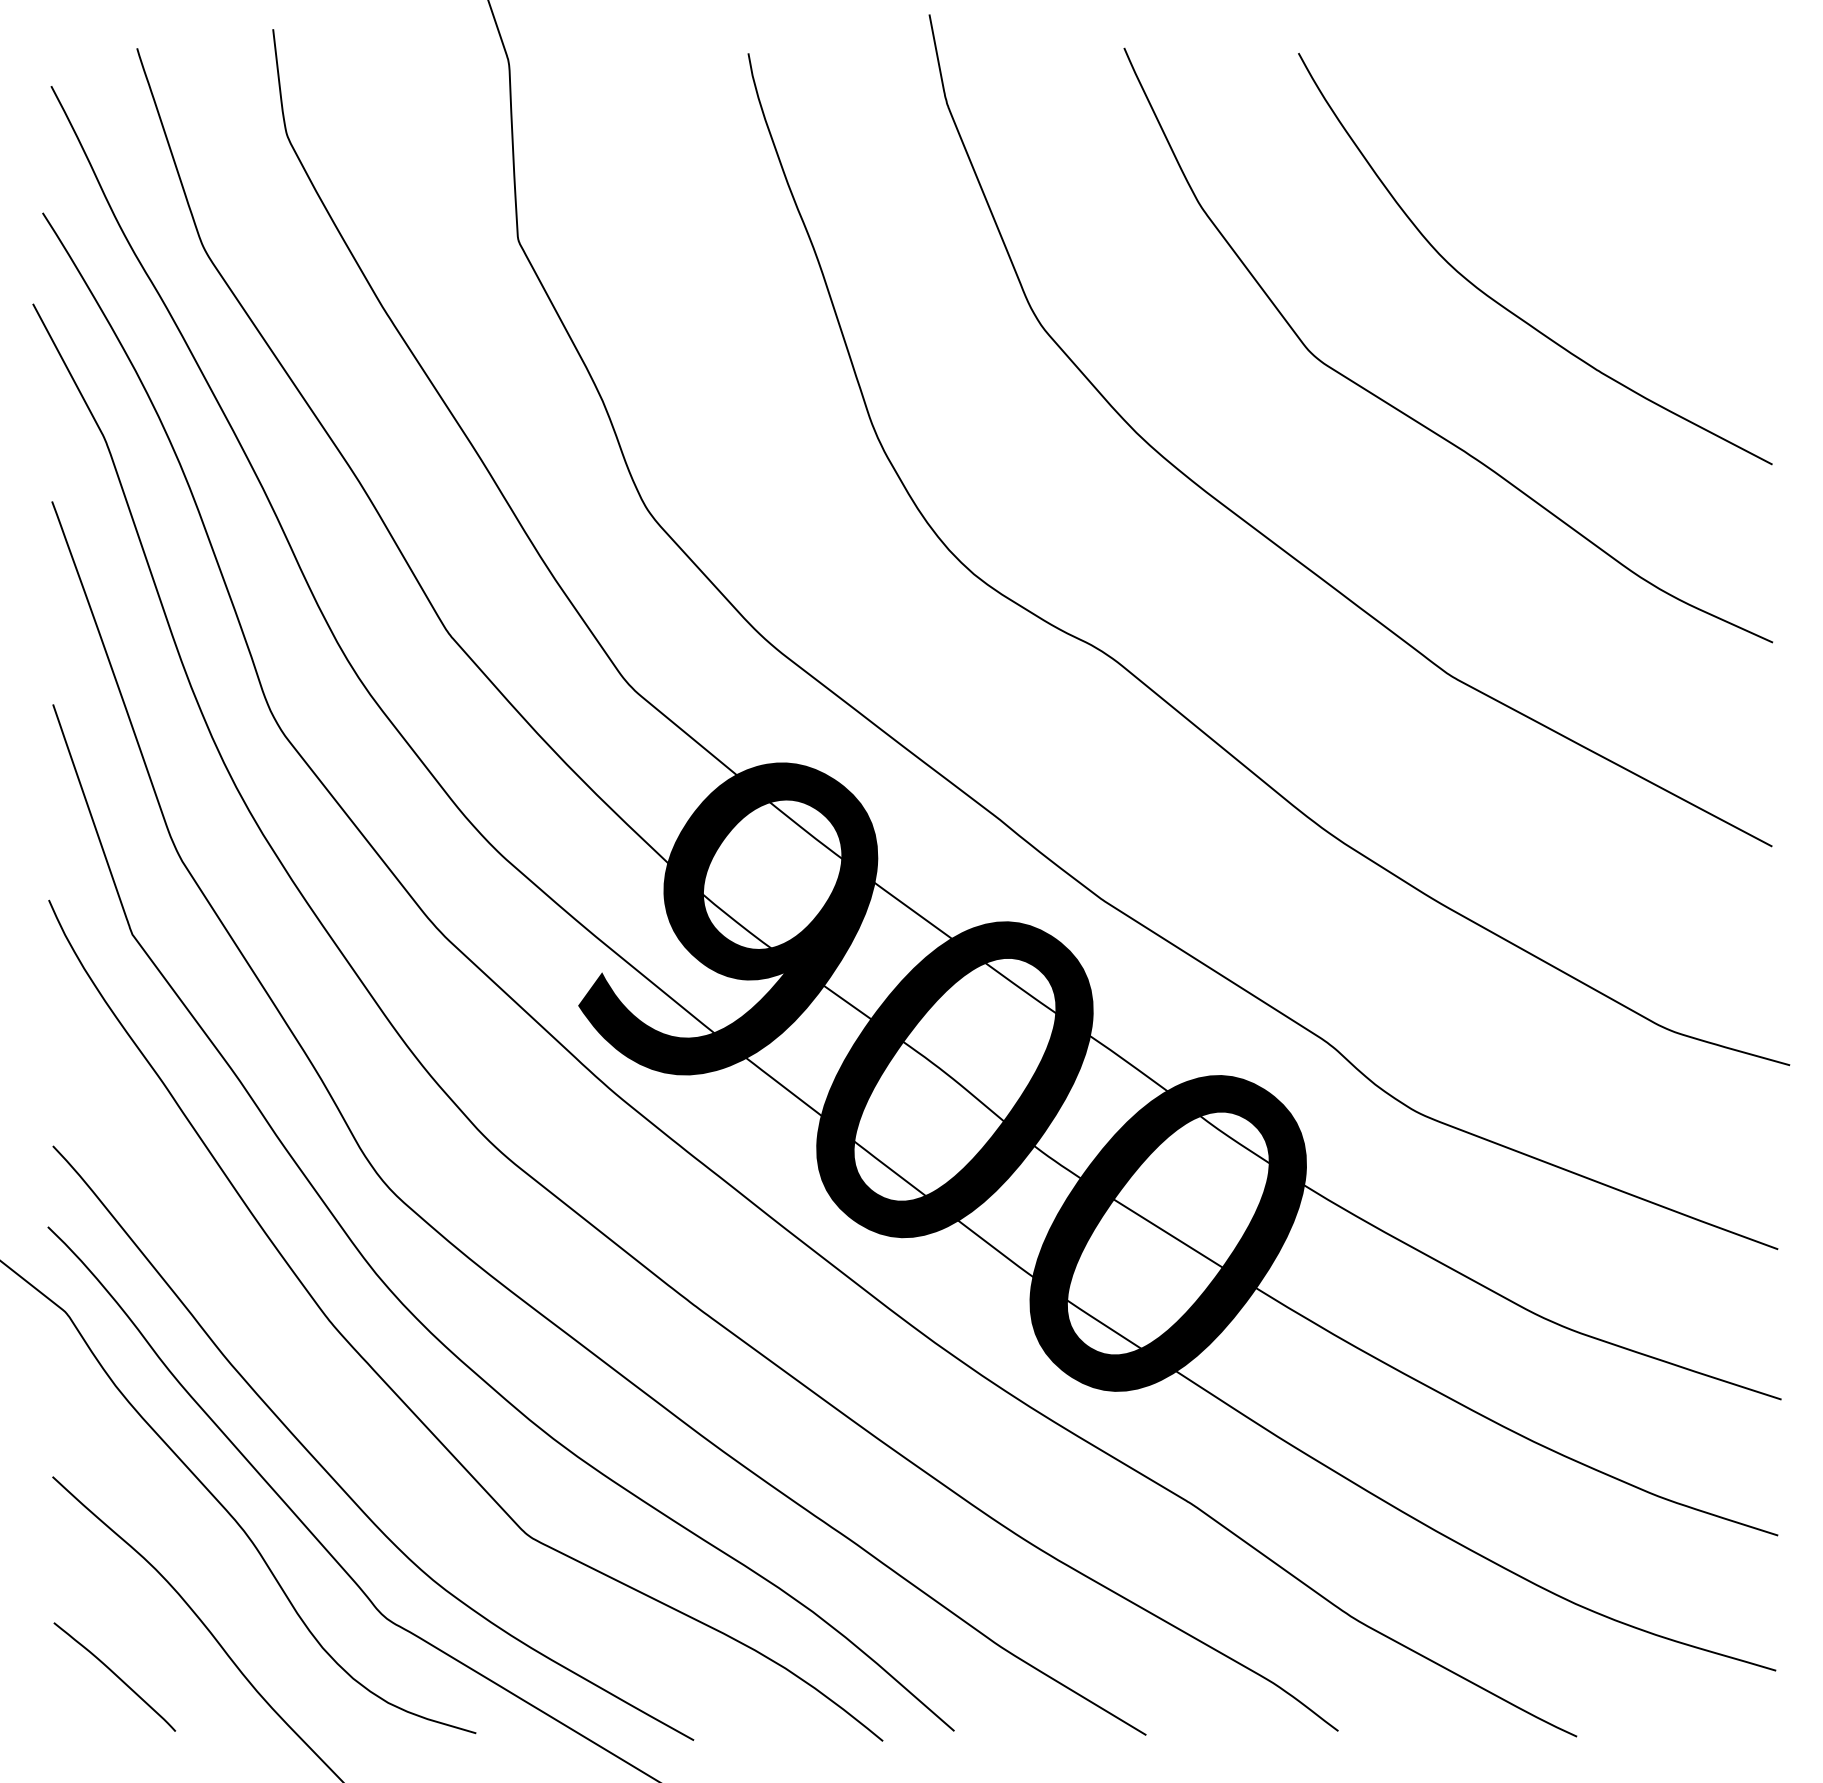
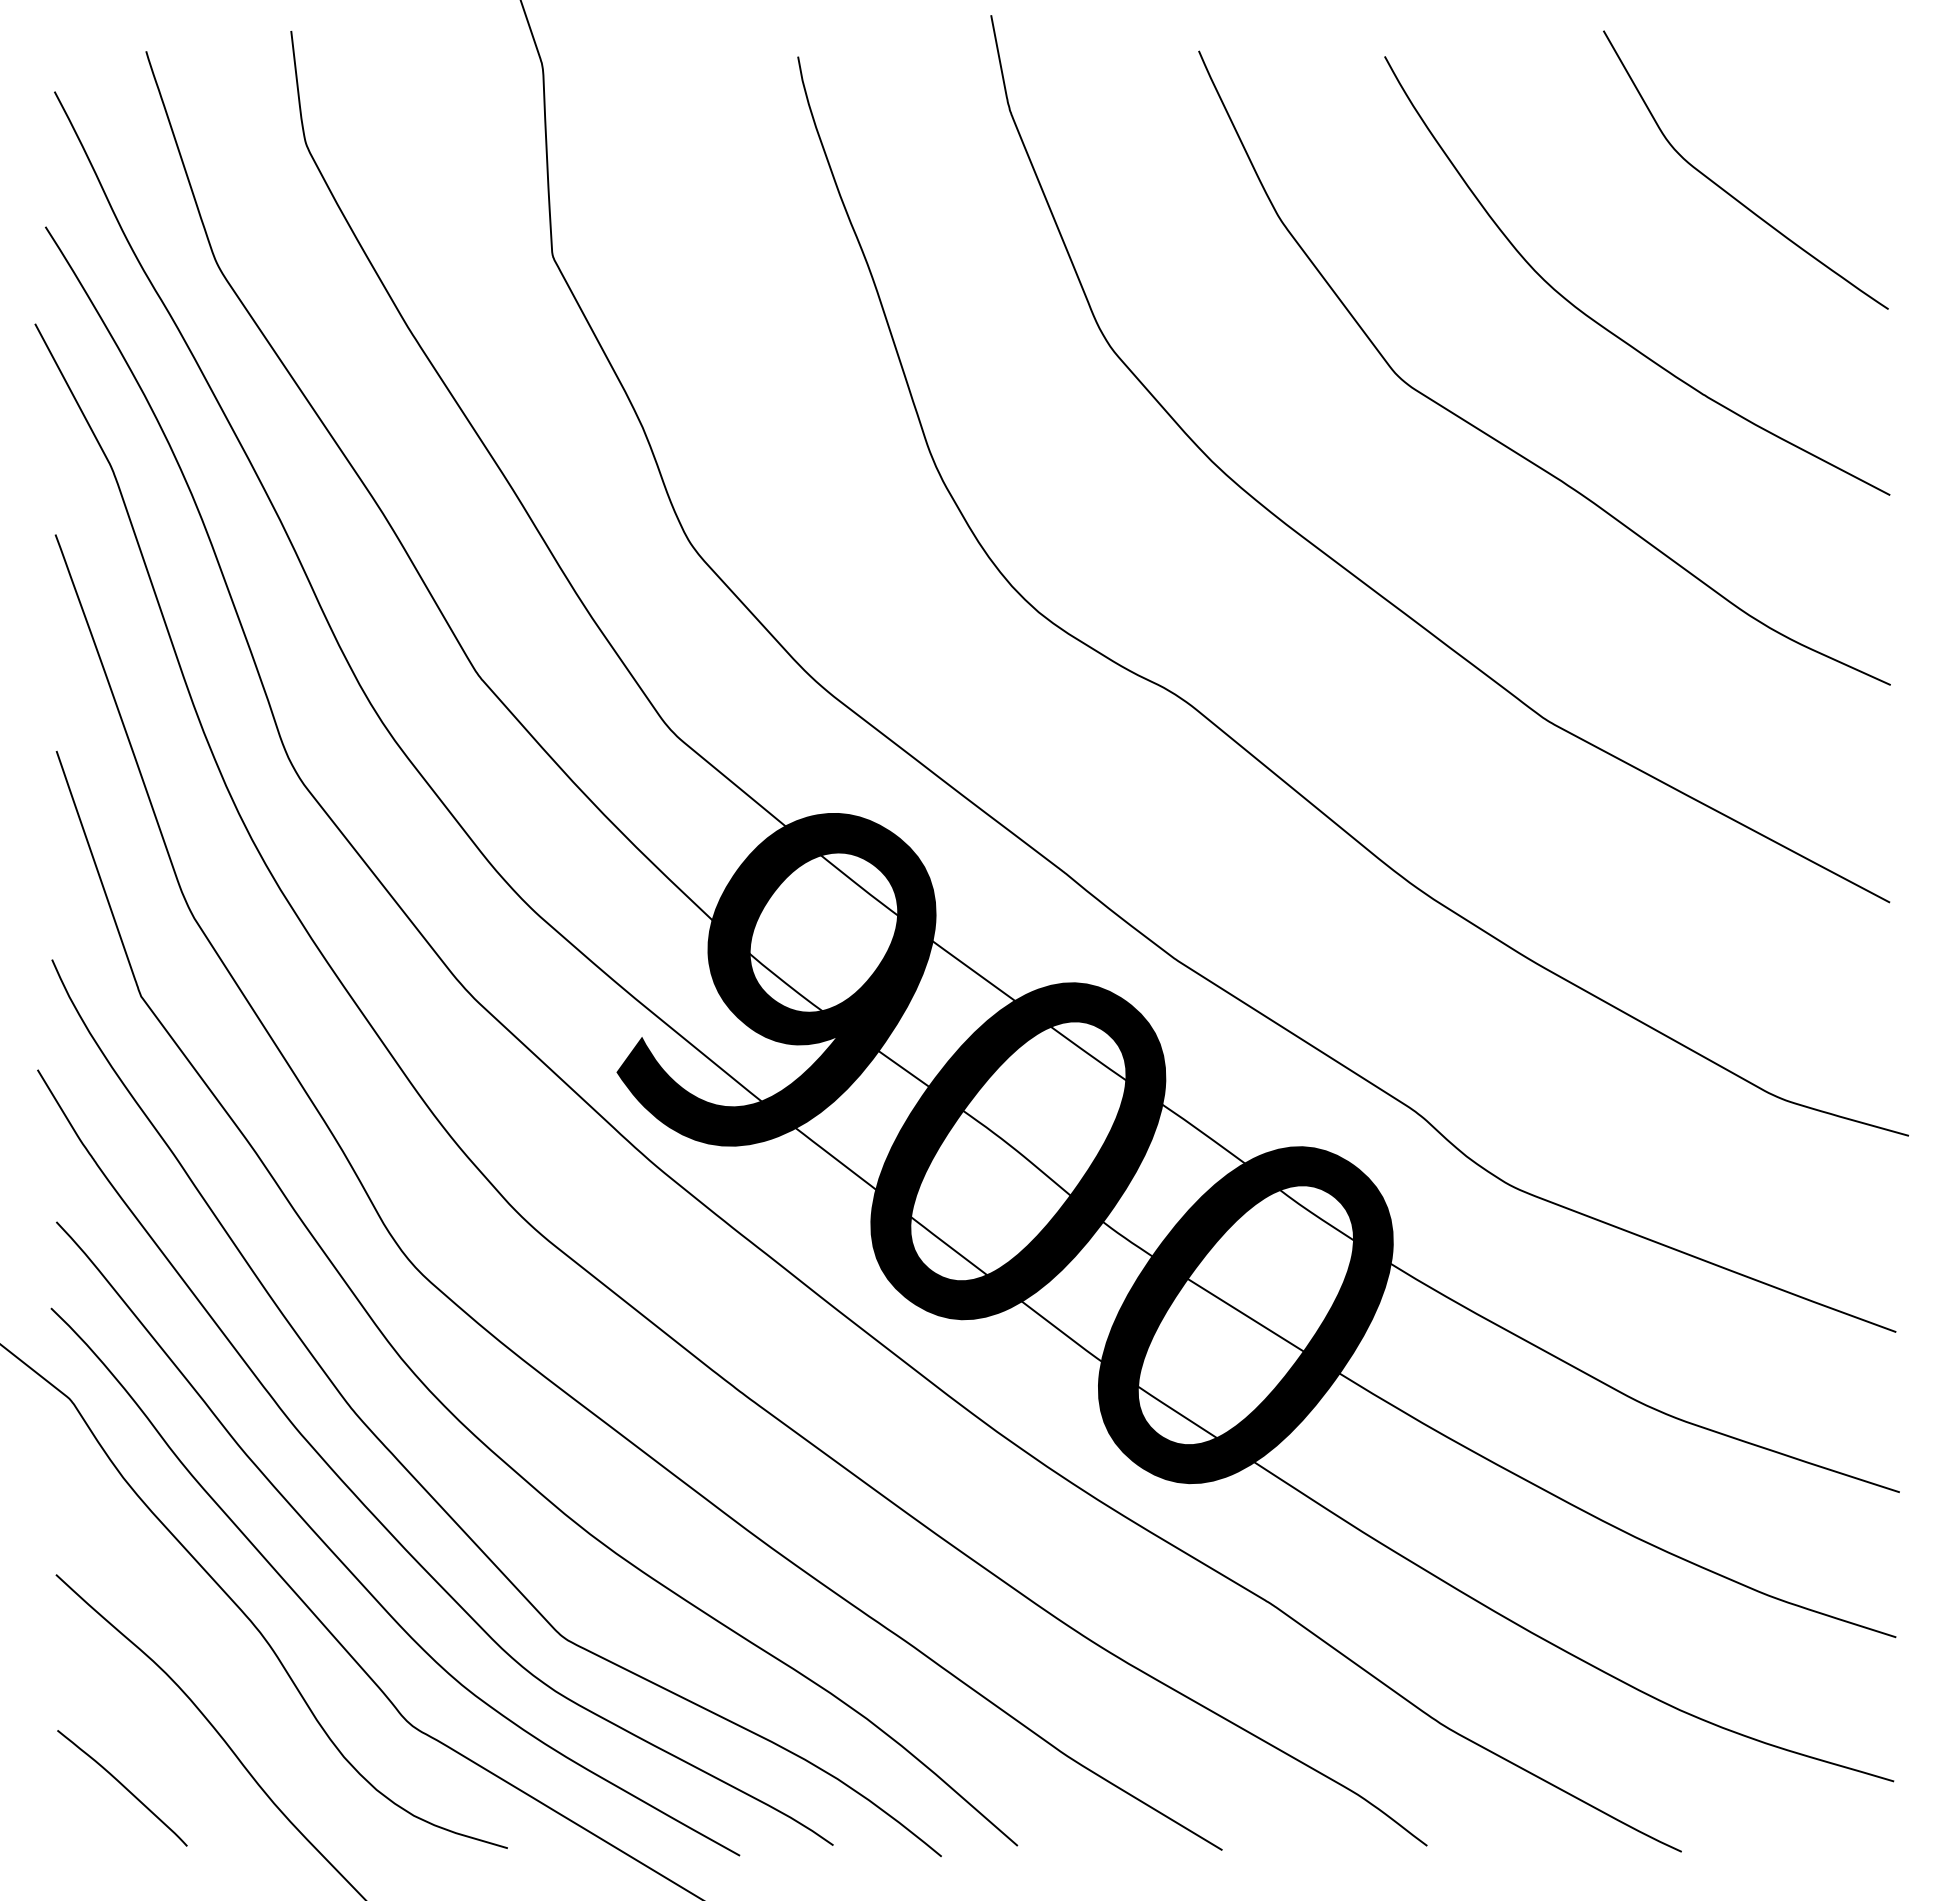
curve: (1619, 179) -> (1727, 191), added
curve: (353, 1422) -> (376, 1516), added

